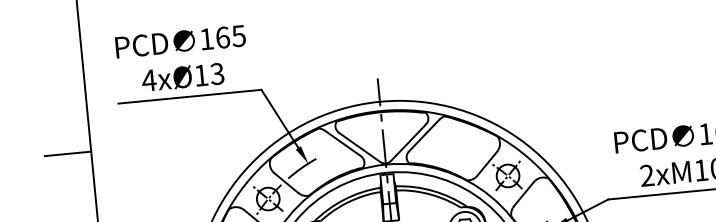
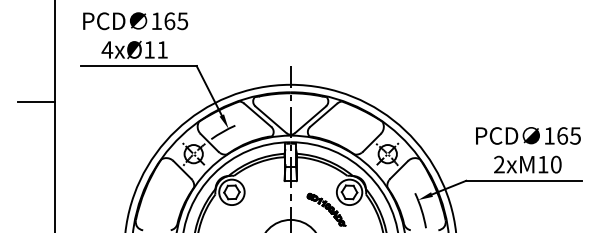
text: (217, 73) -> (162, 49), 4xØ13 -> 4xØ11

